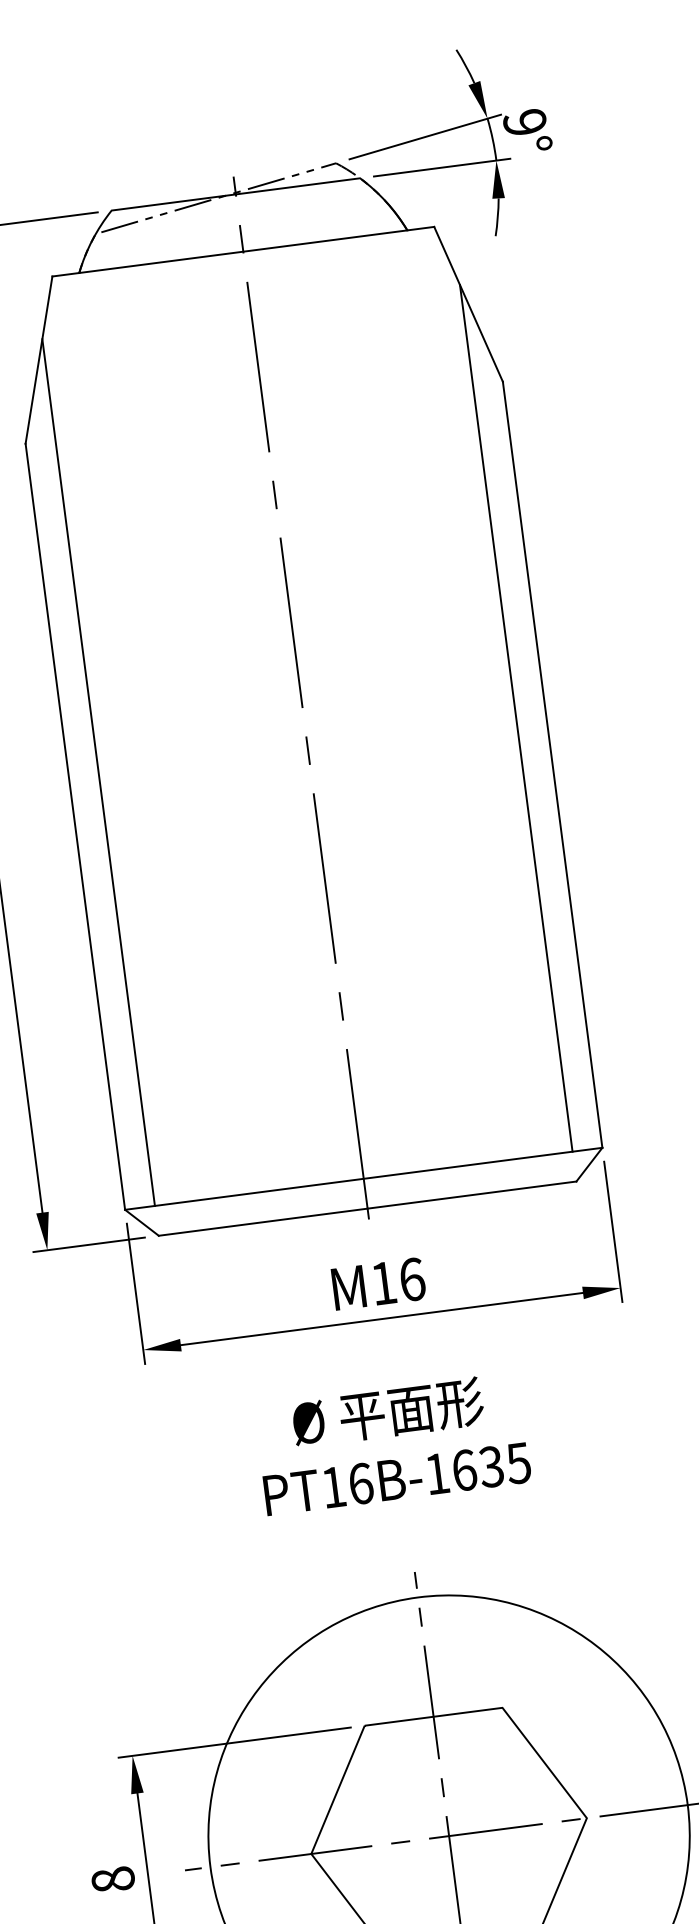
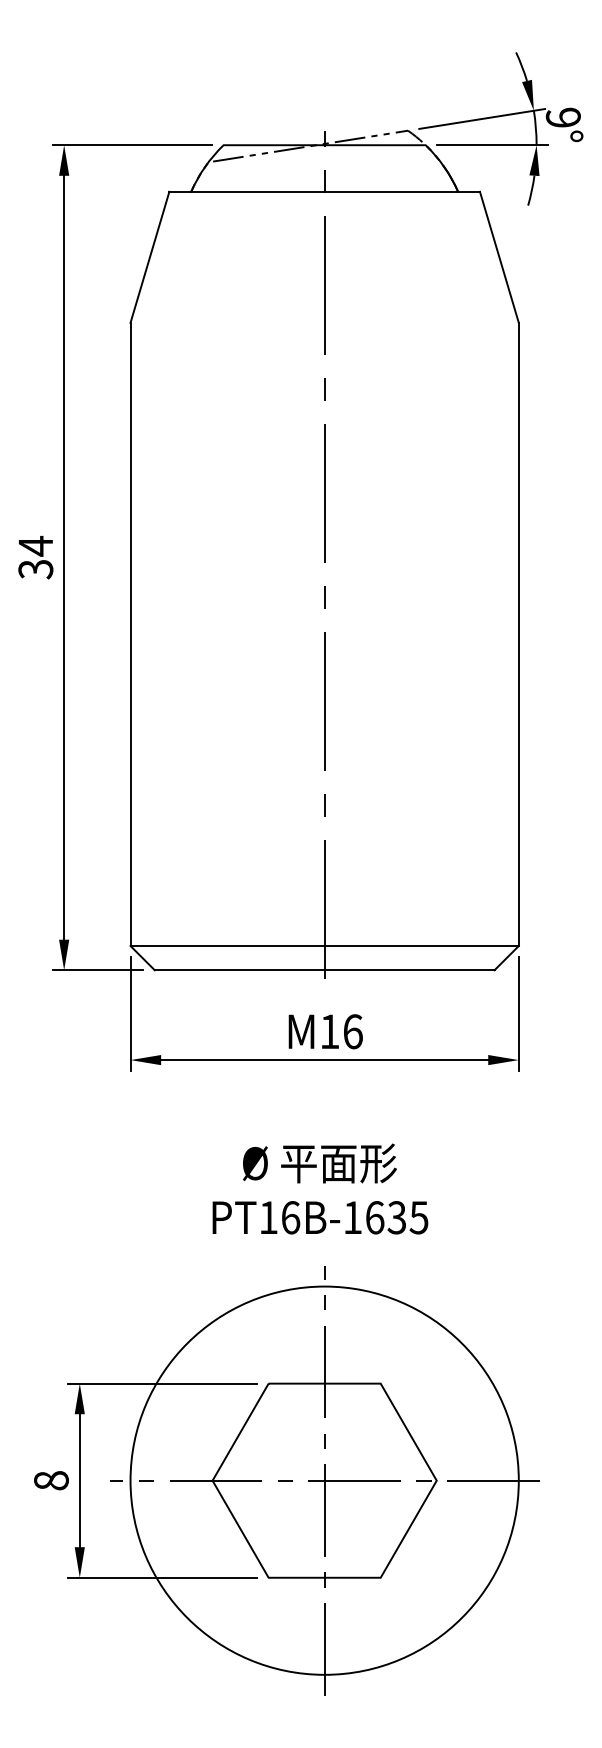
line: (516, 718) -> (494, 593), removed
line: (98, 772) -> (154, 593), removed
text: (392, 1443) -> (320, 1188), moved

